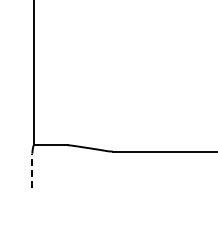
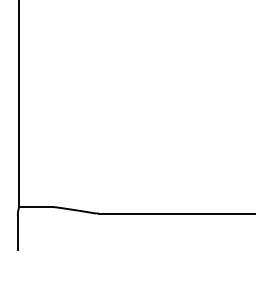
line: (32, 170) -> (17, 232), dashed -> solid

